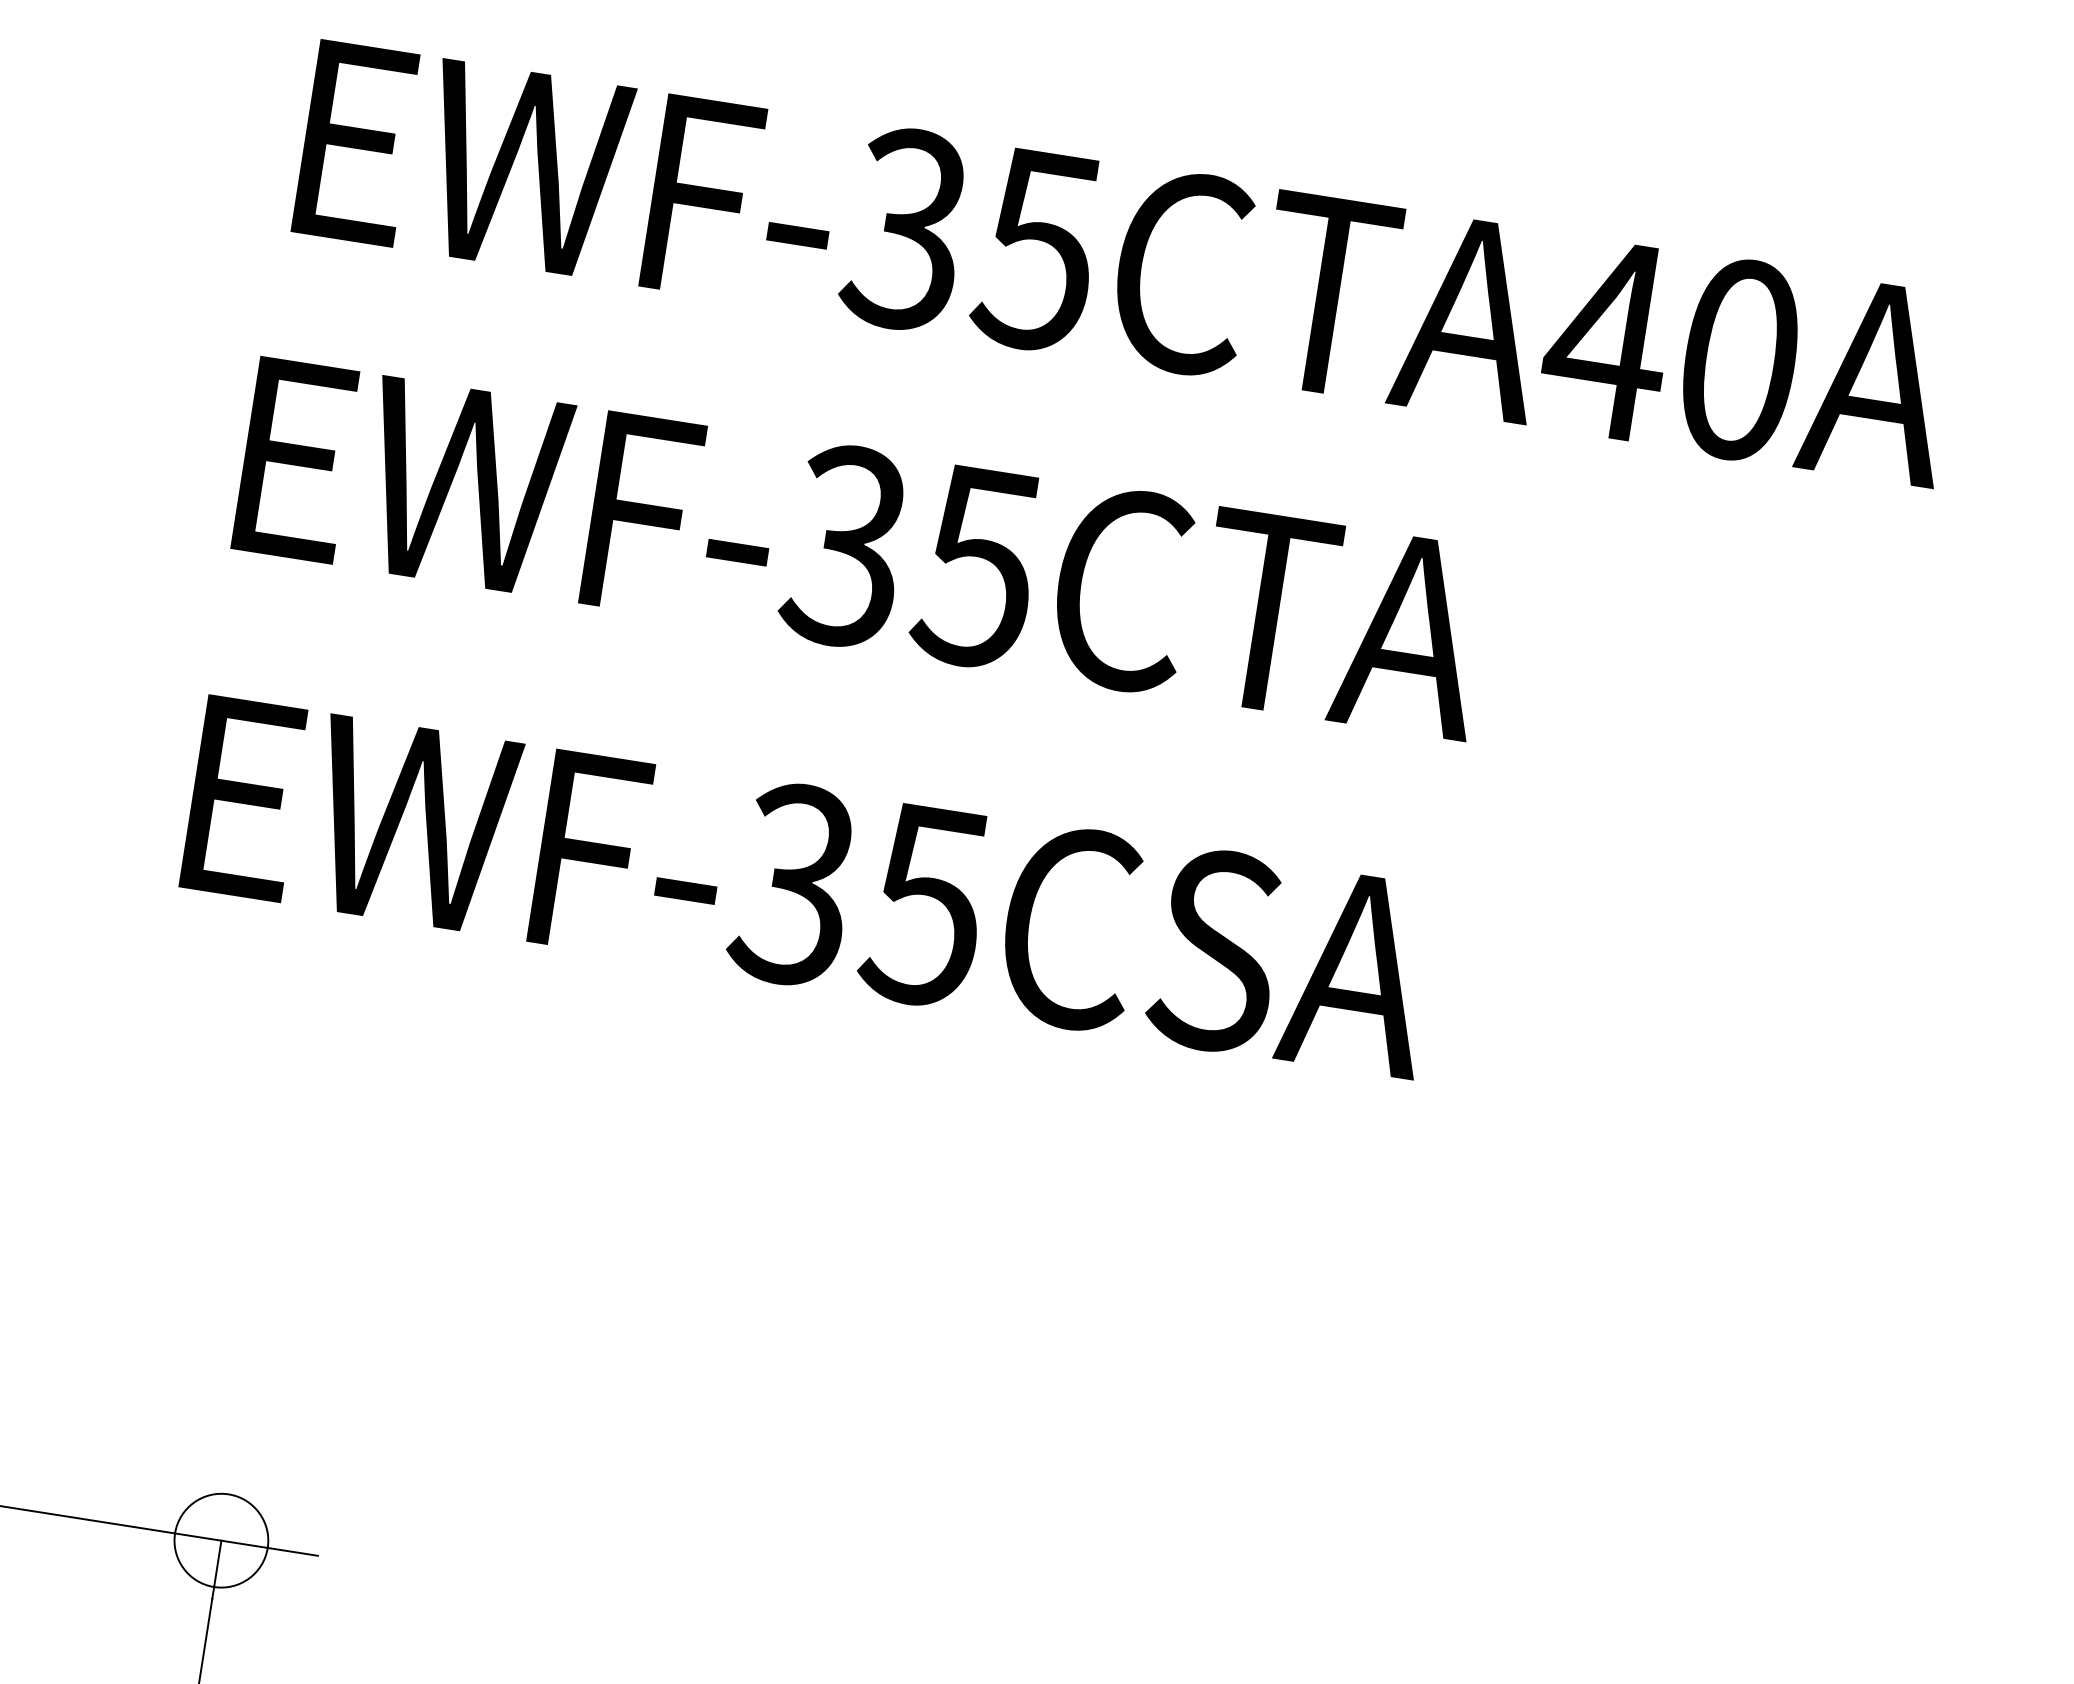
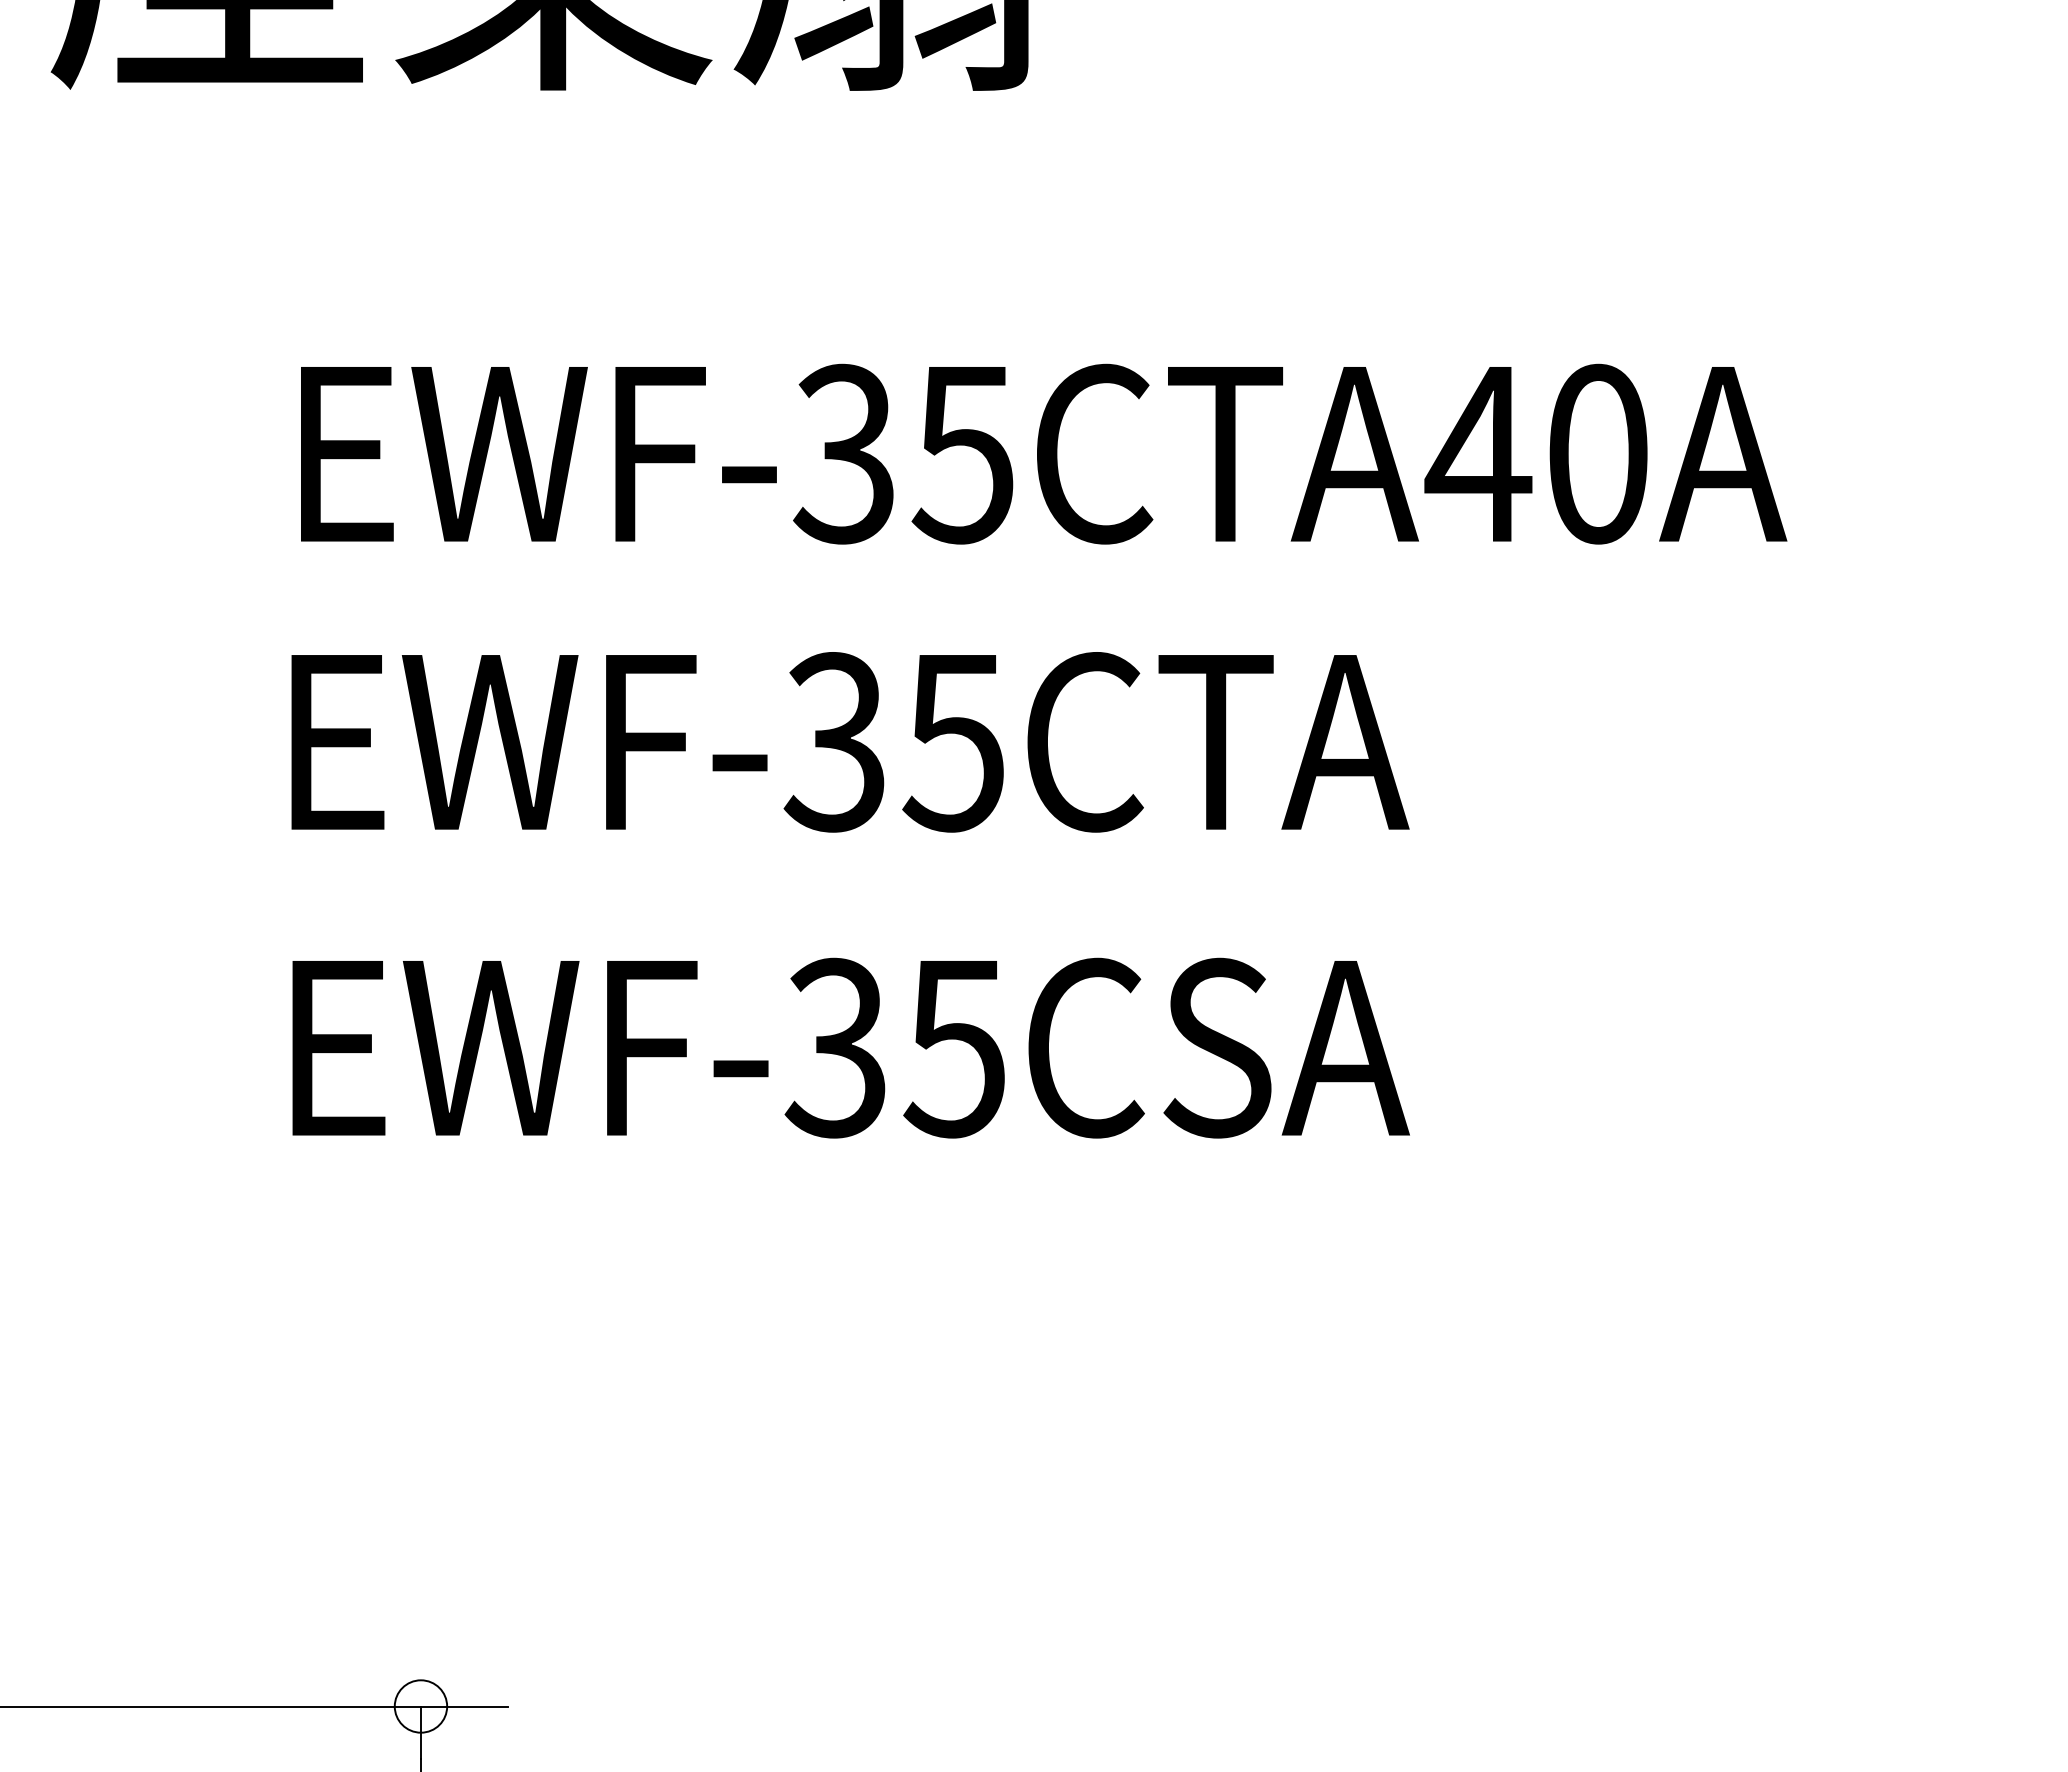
circle: (220, 1540) -> (420, 1706), size x0.62

